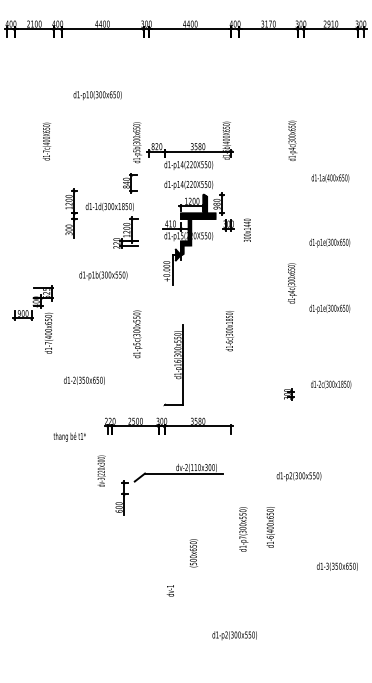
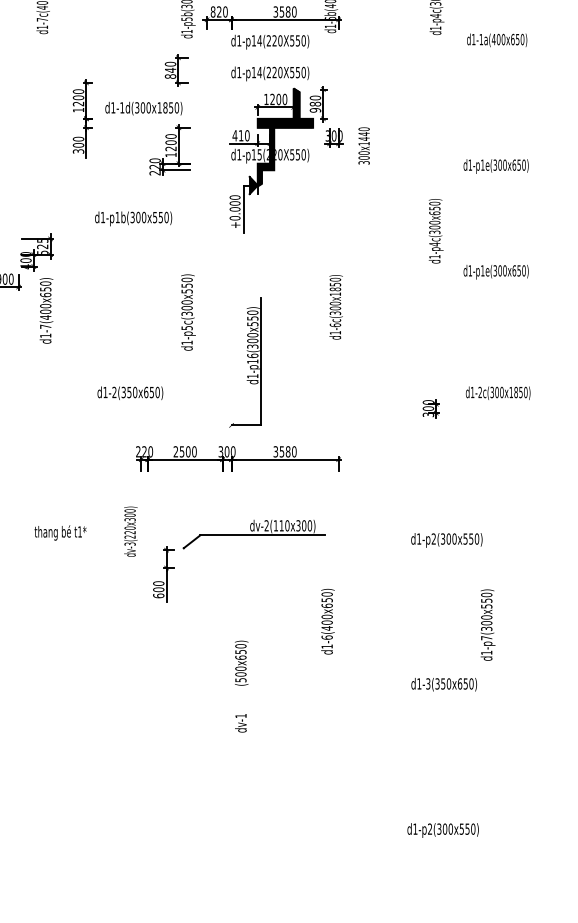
text: (330, 178) -> (497, 40), moved
text: (84, 380) -> (130, 392), moved
text: (69, 436) -> (60, 532), moved
text: (270, 527) -> (327, 621), moved
text: (243, 529) -> (487, 625), moved
text: (193, 553) -> (241, 663), moved
text: (337, 566) -> (444, 684), moved
text: (234, 635) -> (442, 829), moved

